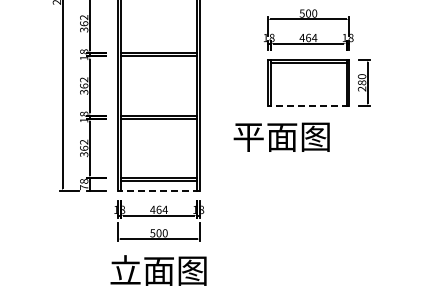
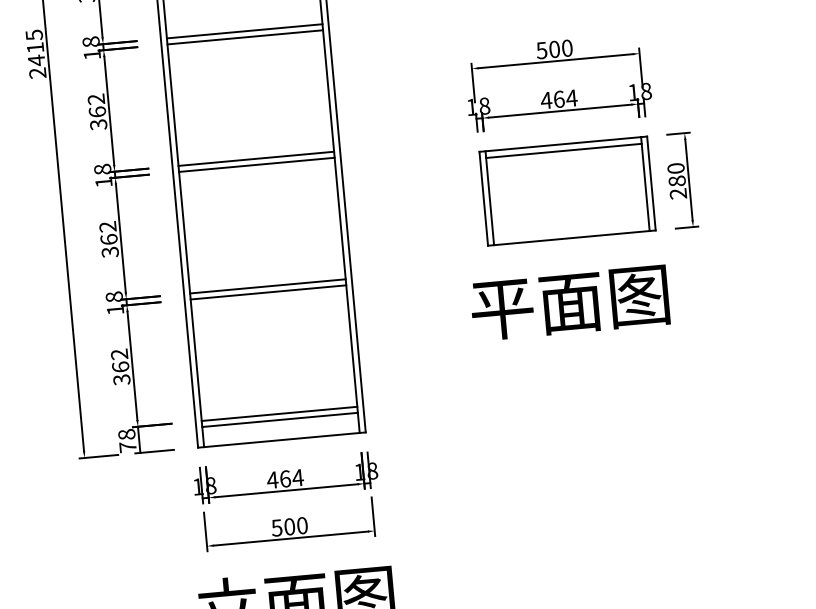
line: (308, 105) -> (571, 237), dashed -> solid
text: (281, 136) -> (569, 301), moved
line: (159, 190) -> (282, 439), dashed -> solid

